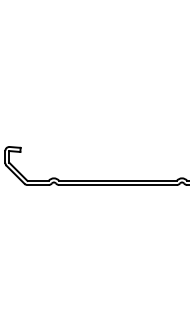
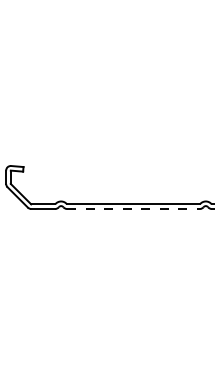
line: (118, 185) -> (133, 209), solid -> dashed

